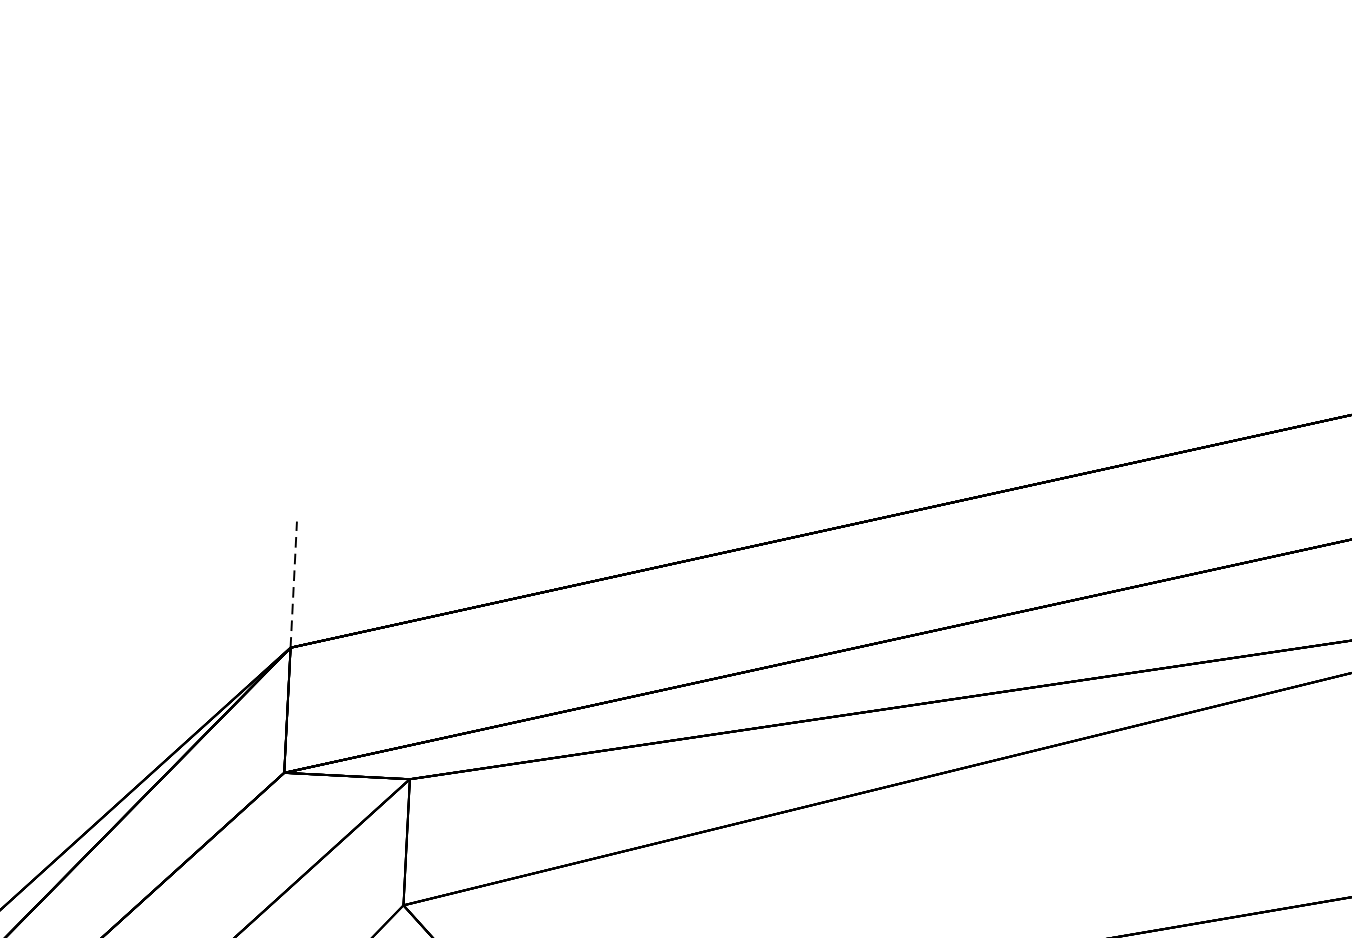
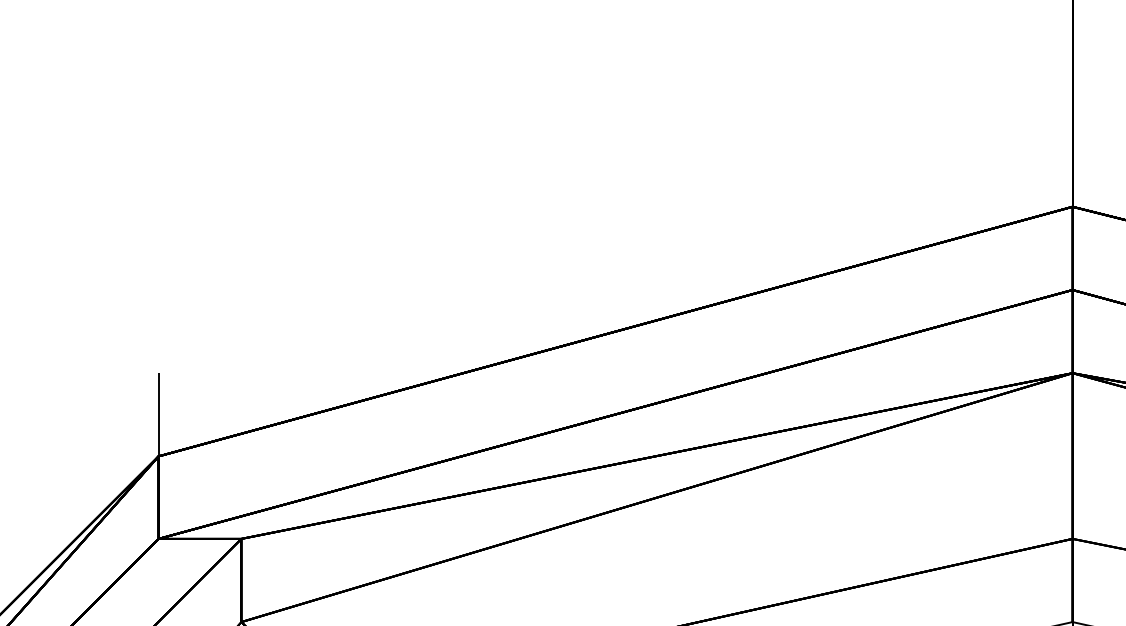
line: (293, 584) -> (158, 414), dashed -> solid

